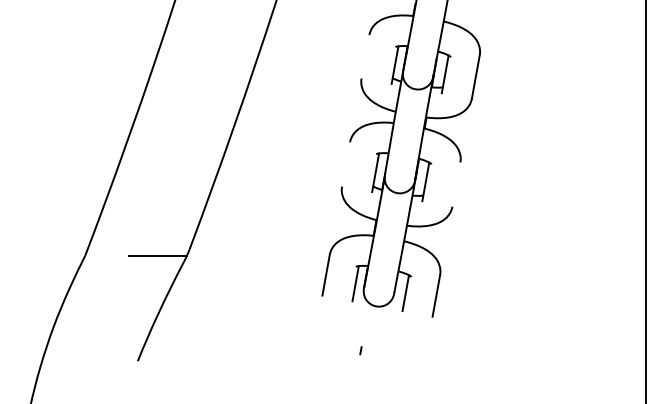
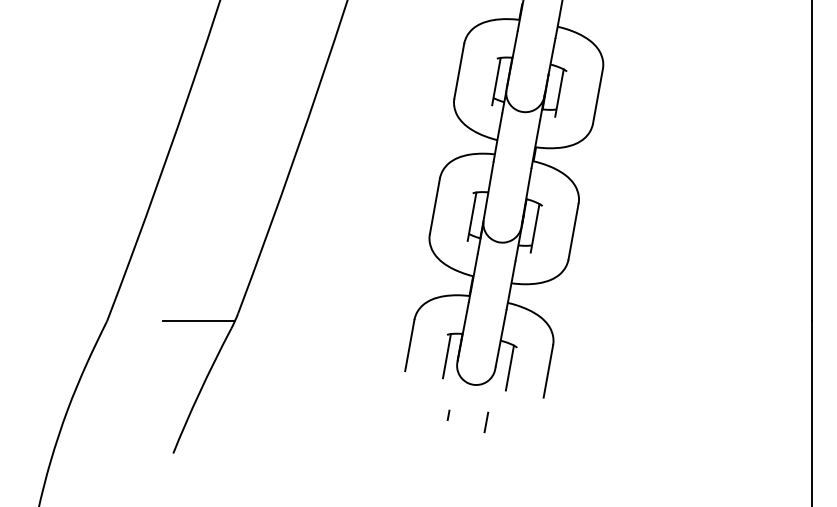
line: (365, 56) -> (459, 70), added
line: (345, 164) -> (434, 206), added
line: (456, 184) -> (573, 231), added
line: (387, 336) -> (486, 422), added
curve: (360, 350) -> (448, 414), moved

